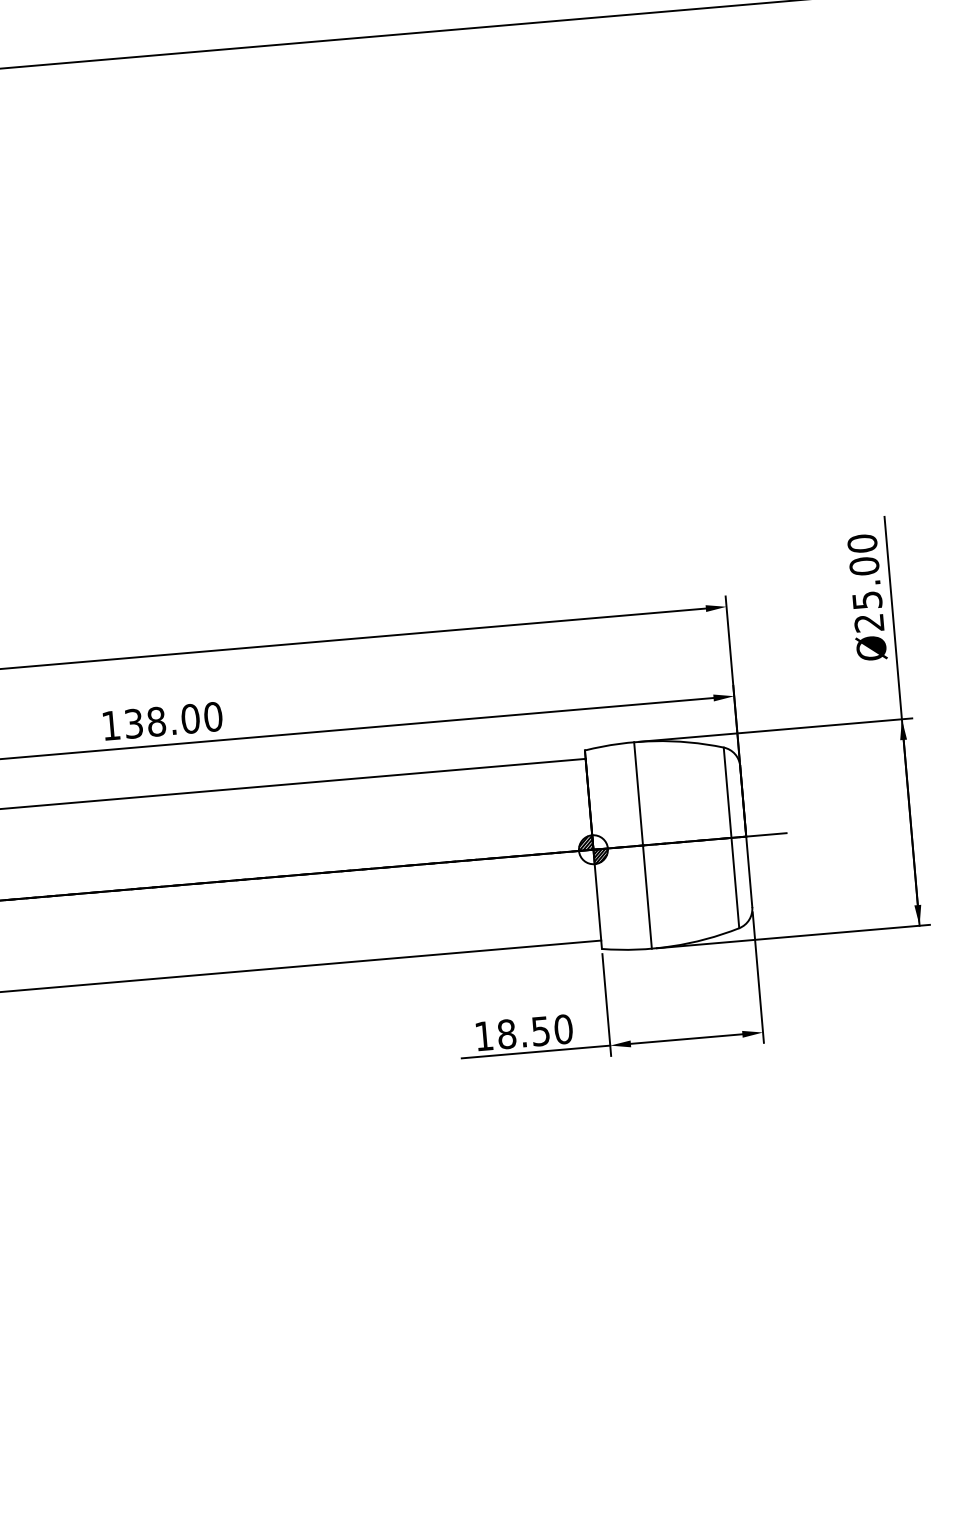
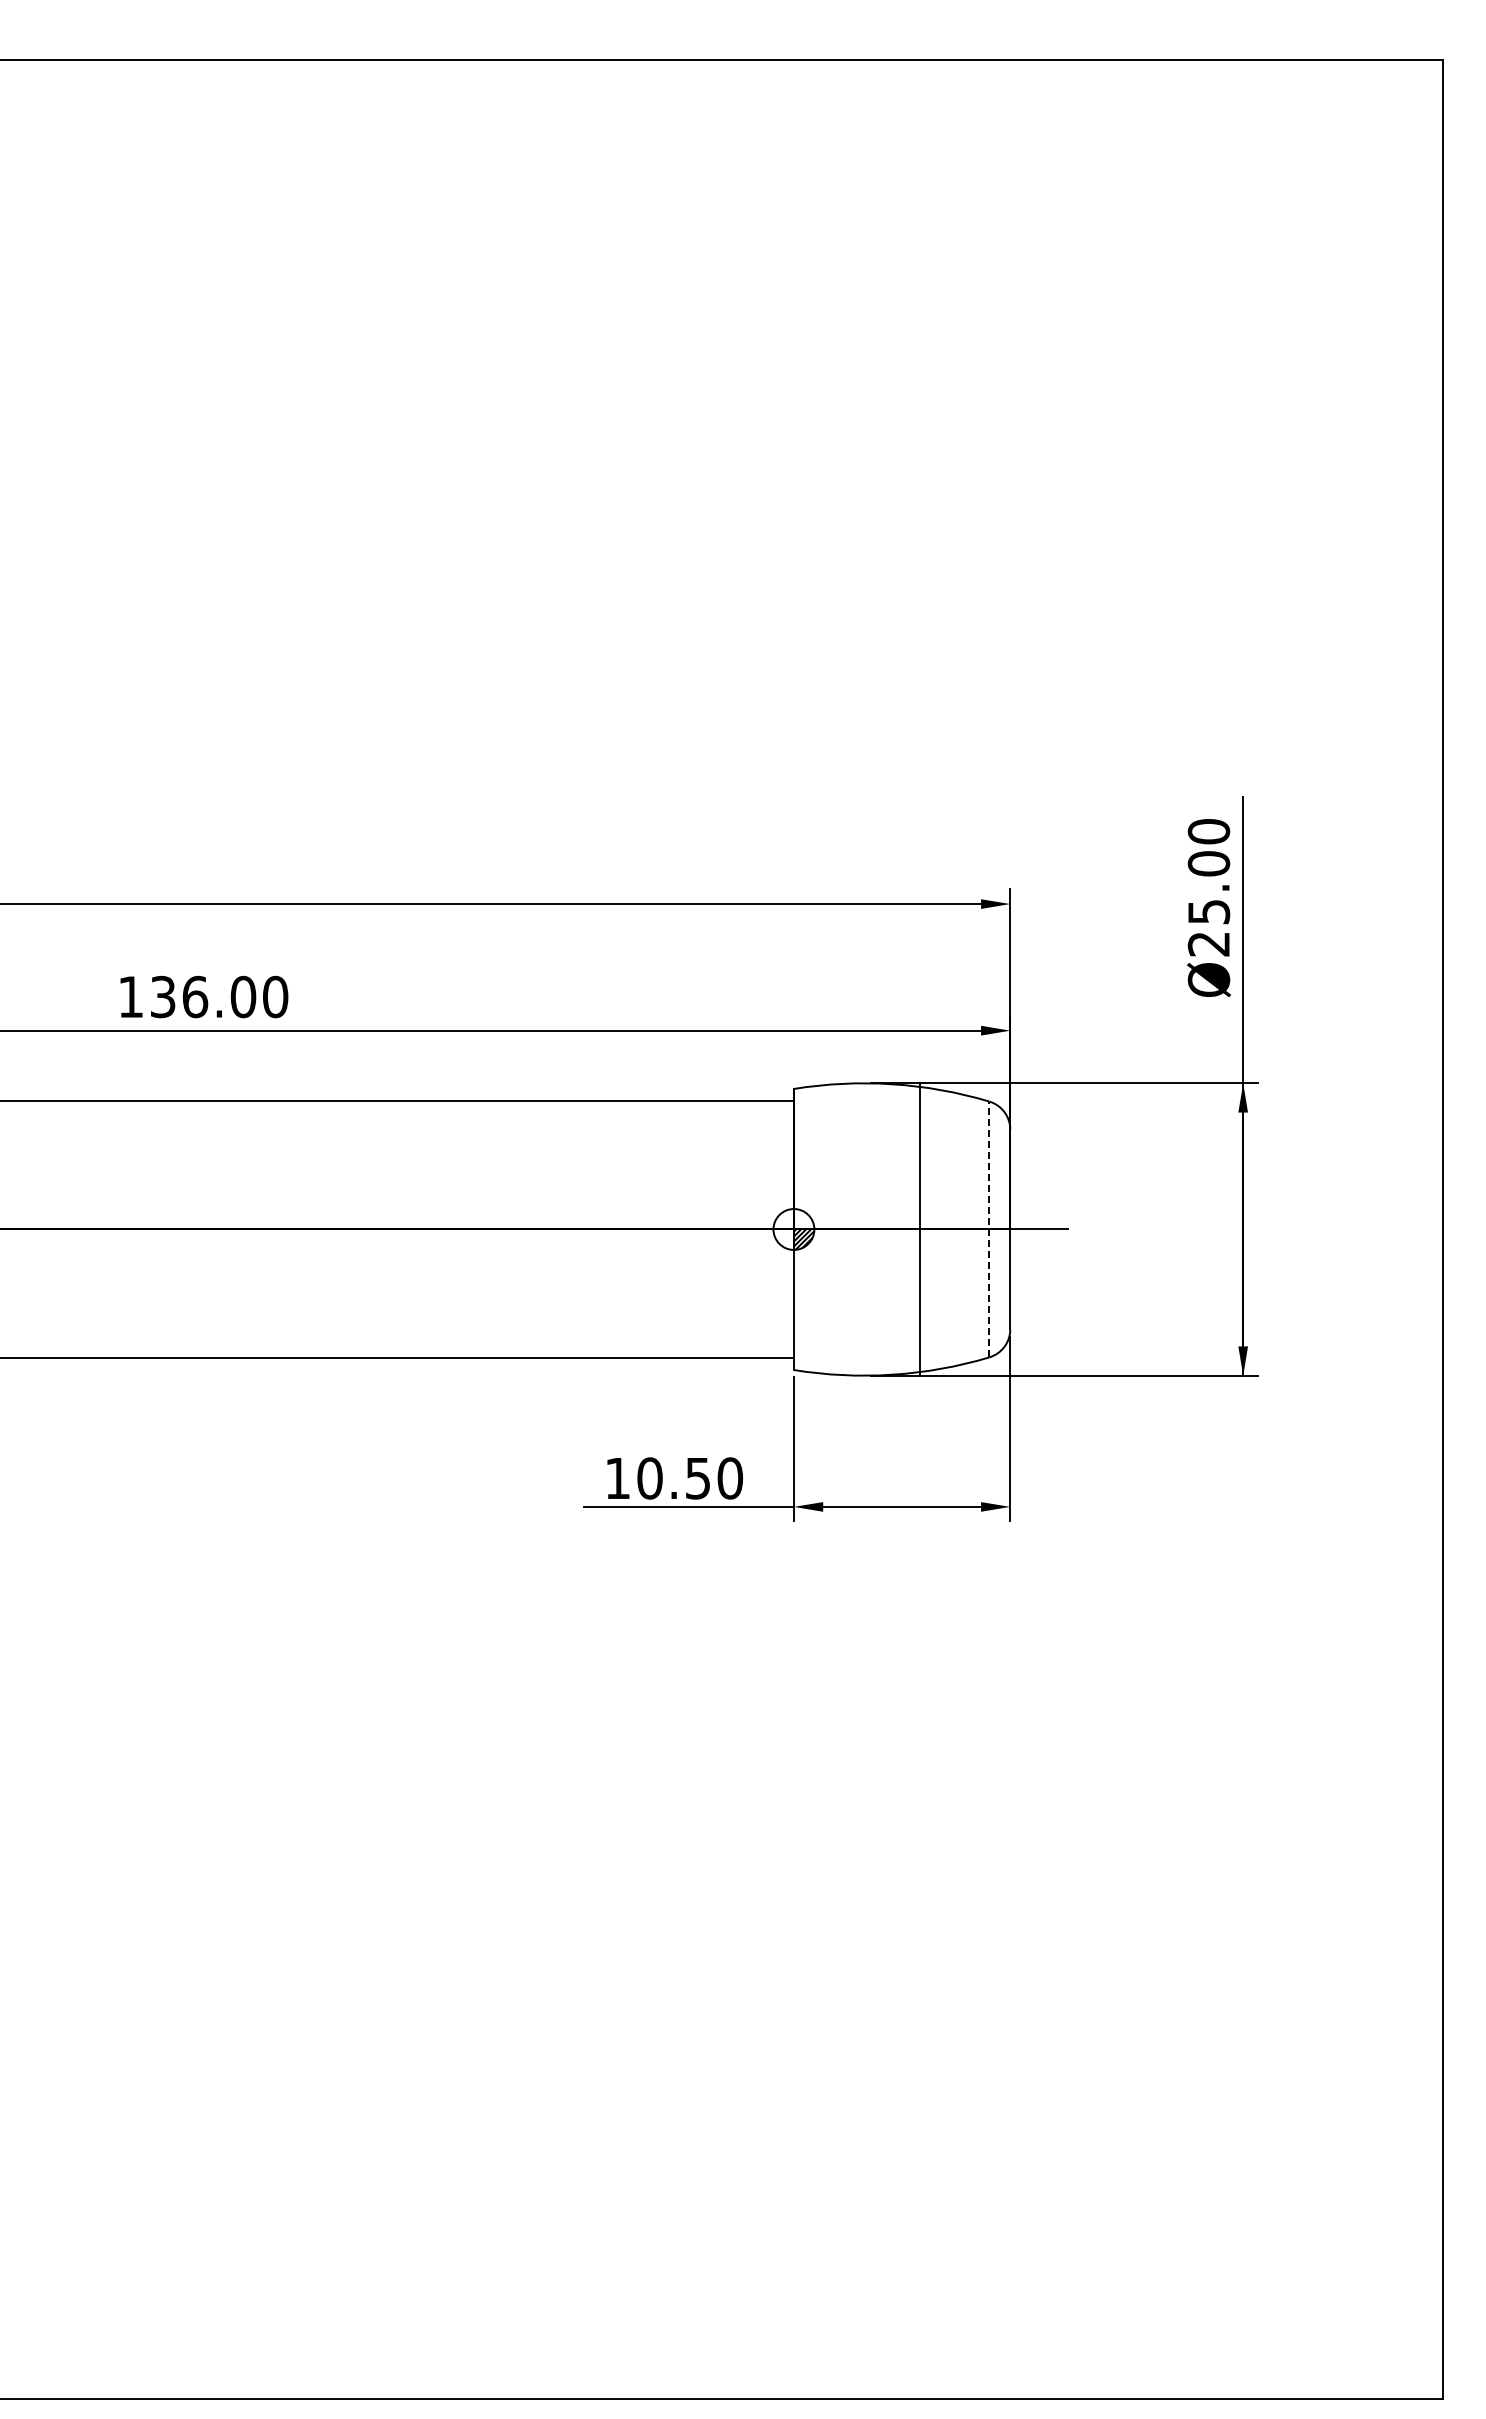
text: (156, 721) -> (195, 996), 138.00 -> 136.00
line: (731, 837) -> (989, 1229), solid -> dashed
hatch: (585, 843) -> (783, 1219), removed
line: (643, 845) -> (920, 1229), moved
text: (506, 1034) -> (649, 1478), 18.50 -> 10.50

